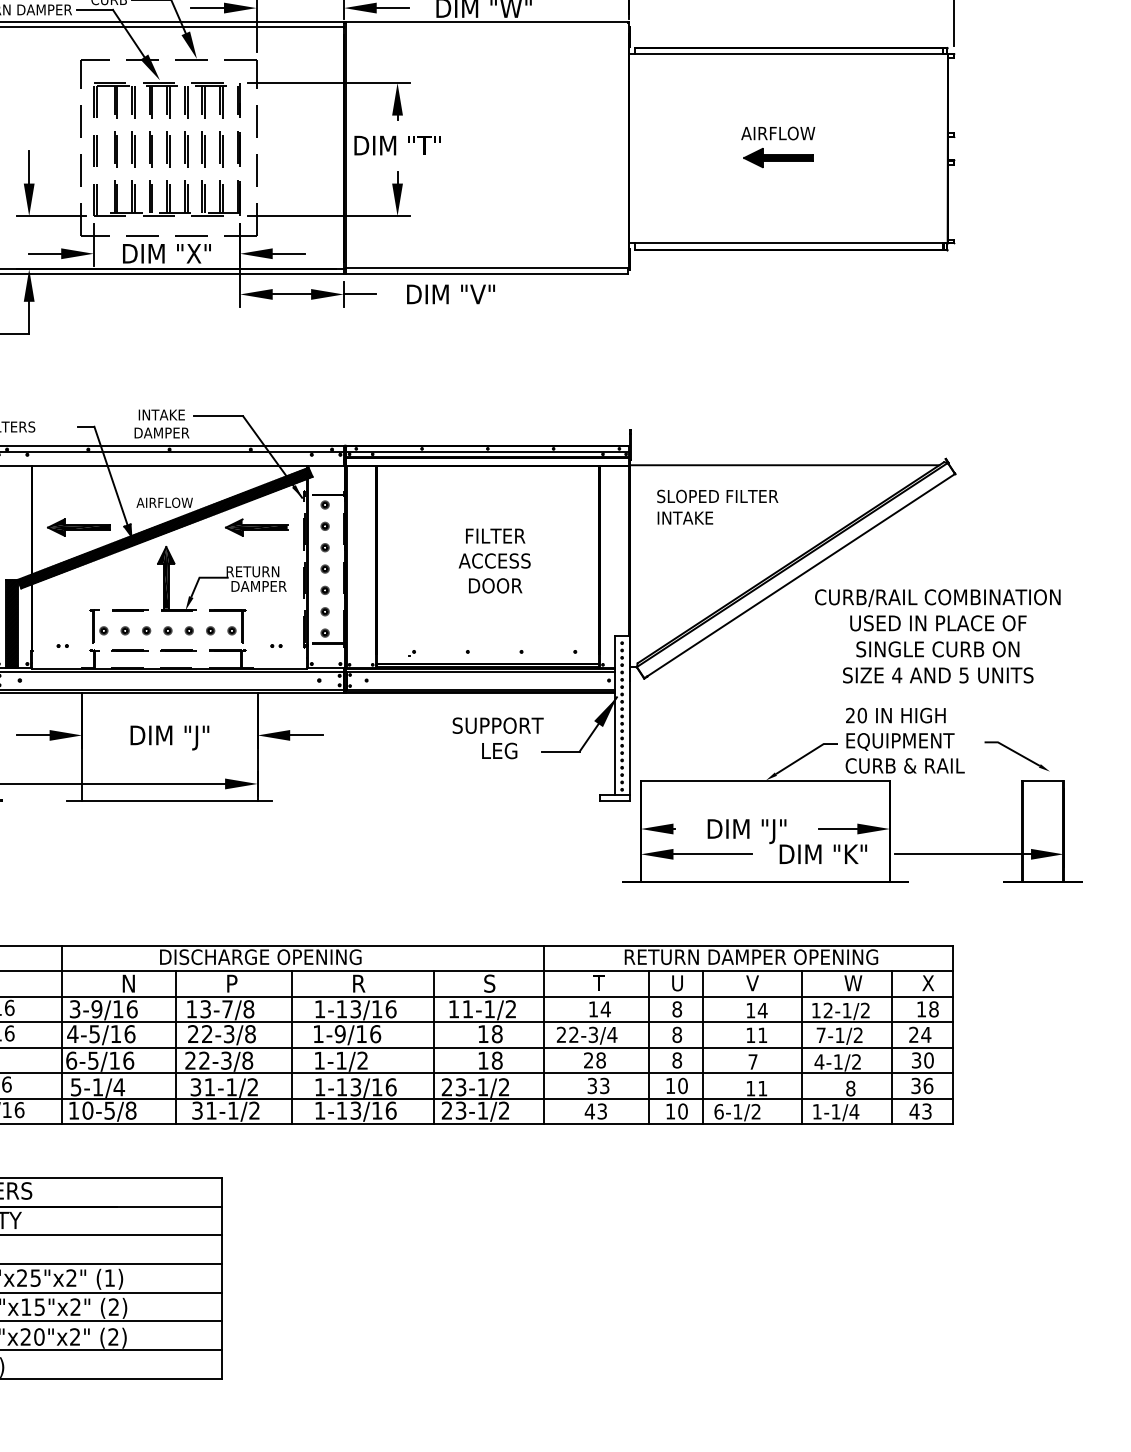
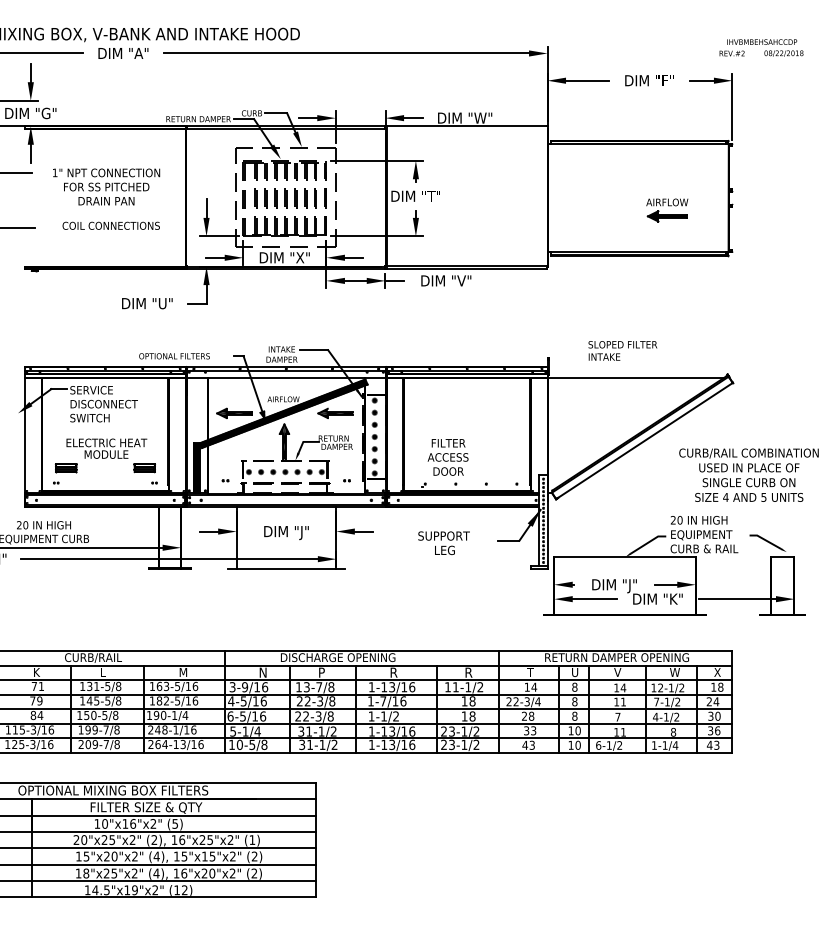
part: (778, 147) -> (667, 210), moved
text: (717, 506) -> (622, 350), moved
text: (493, 561) -> (447, 457), moved
text: (936, 635) -> (748, 474), moved
text: (497, 737) -> (443, 542), moved
text: (490, 983) -> (468, 672), S -> R
text: (340, 1034) -> (383, 701), 1-9/16 -> 1-7/16

